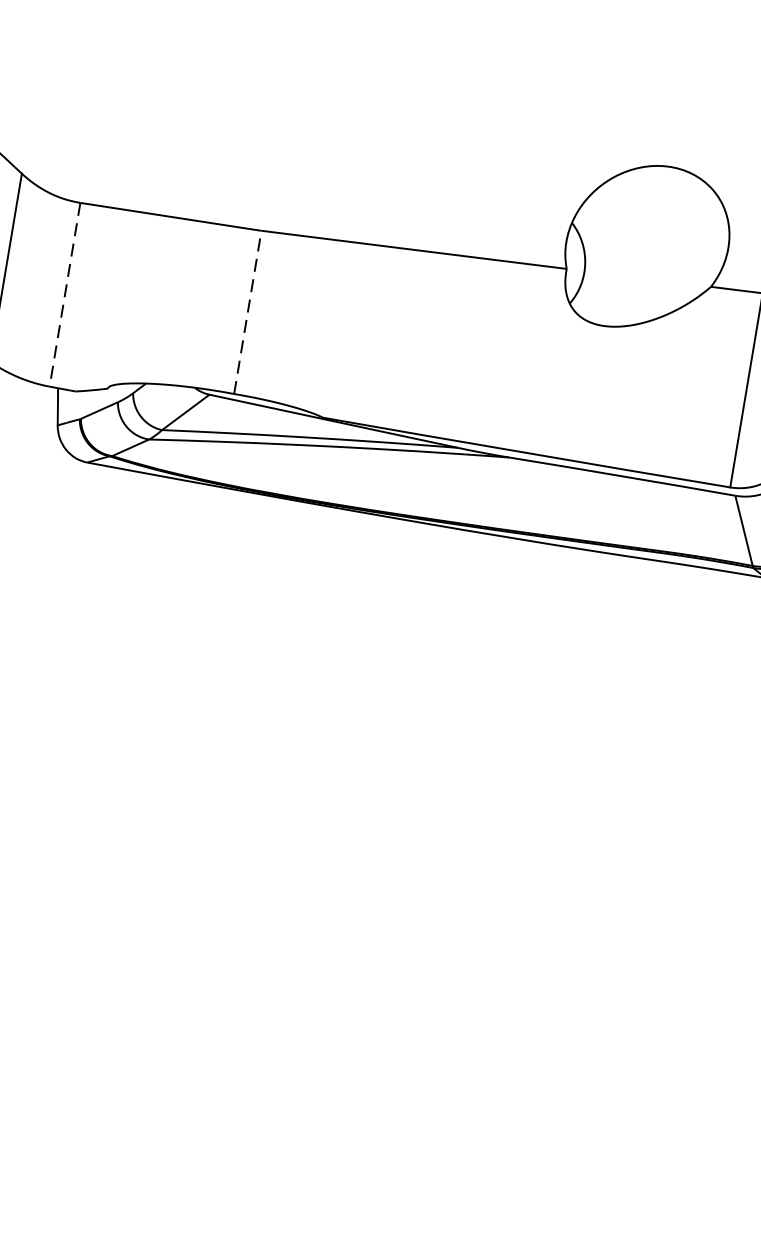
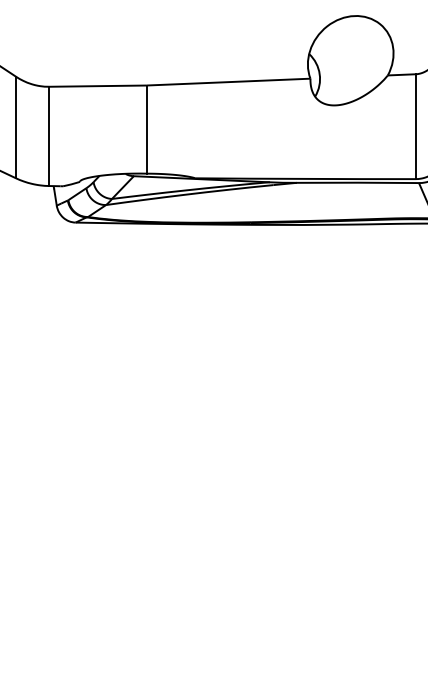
line: (65, 295) -> (49, 136), dashed -> solid
line: (247, 312) -> (146, 129), dashed -> solid

